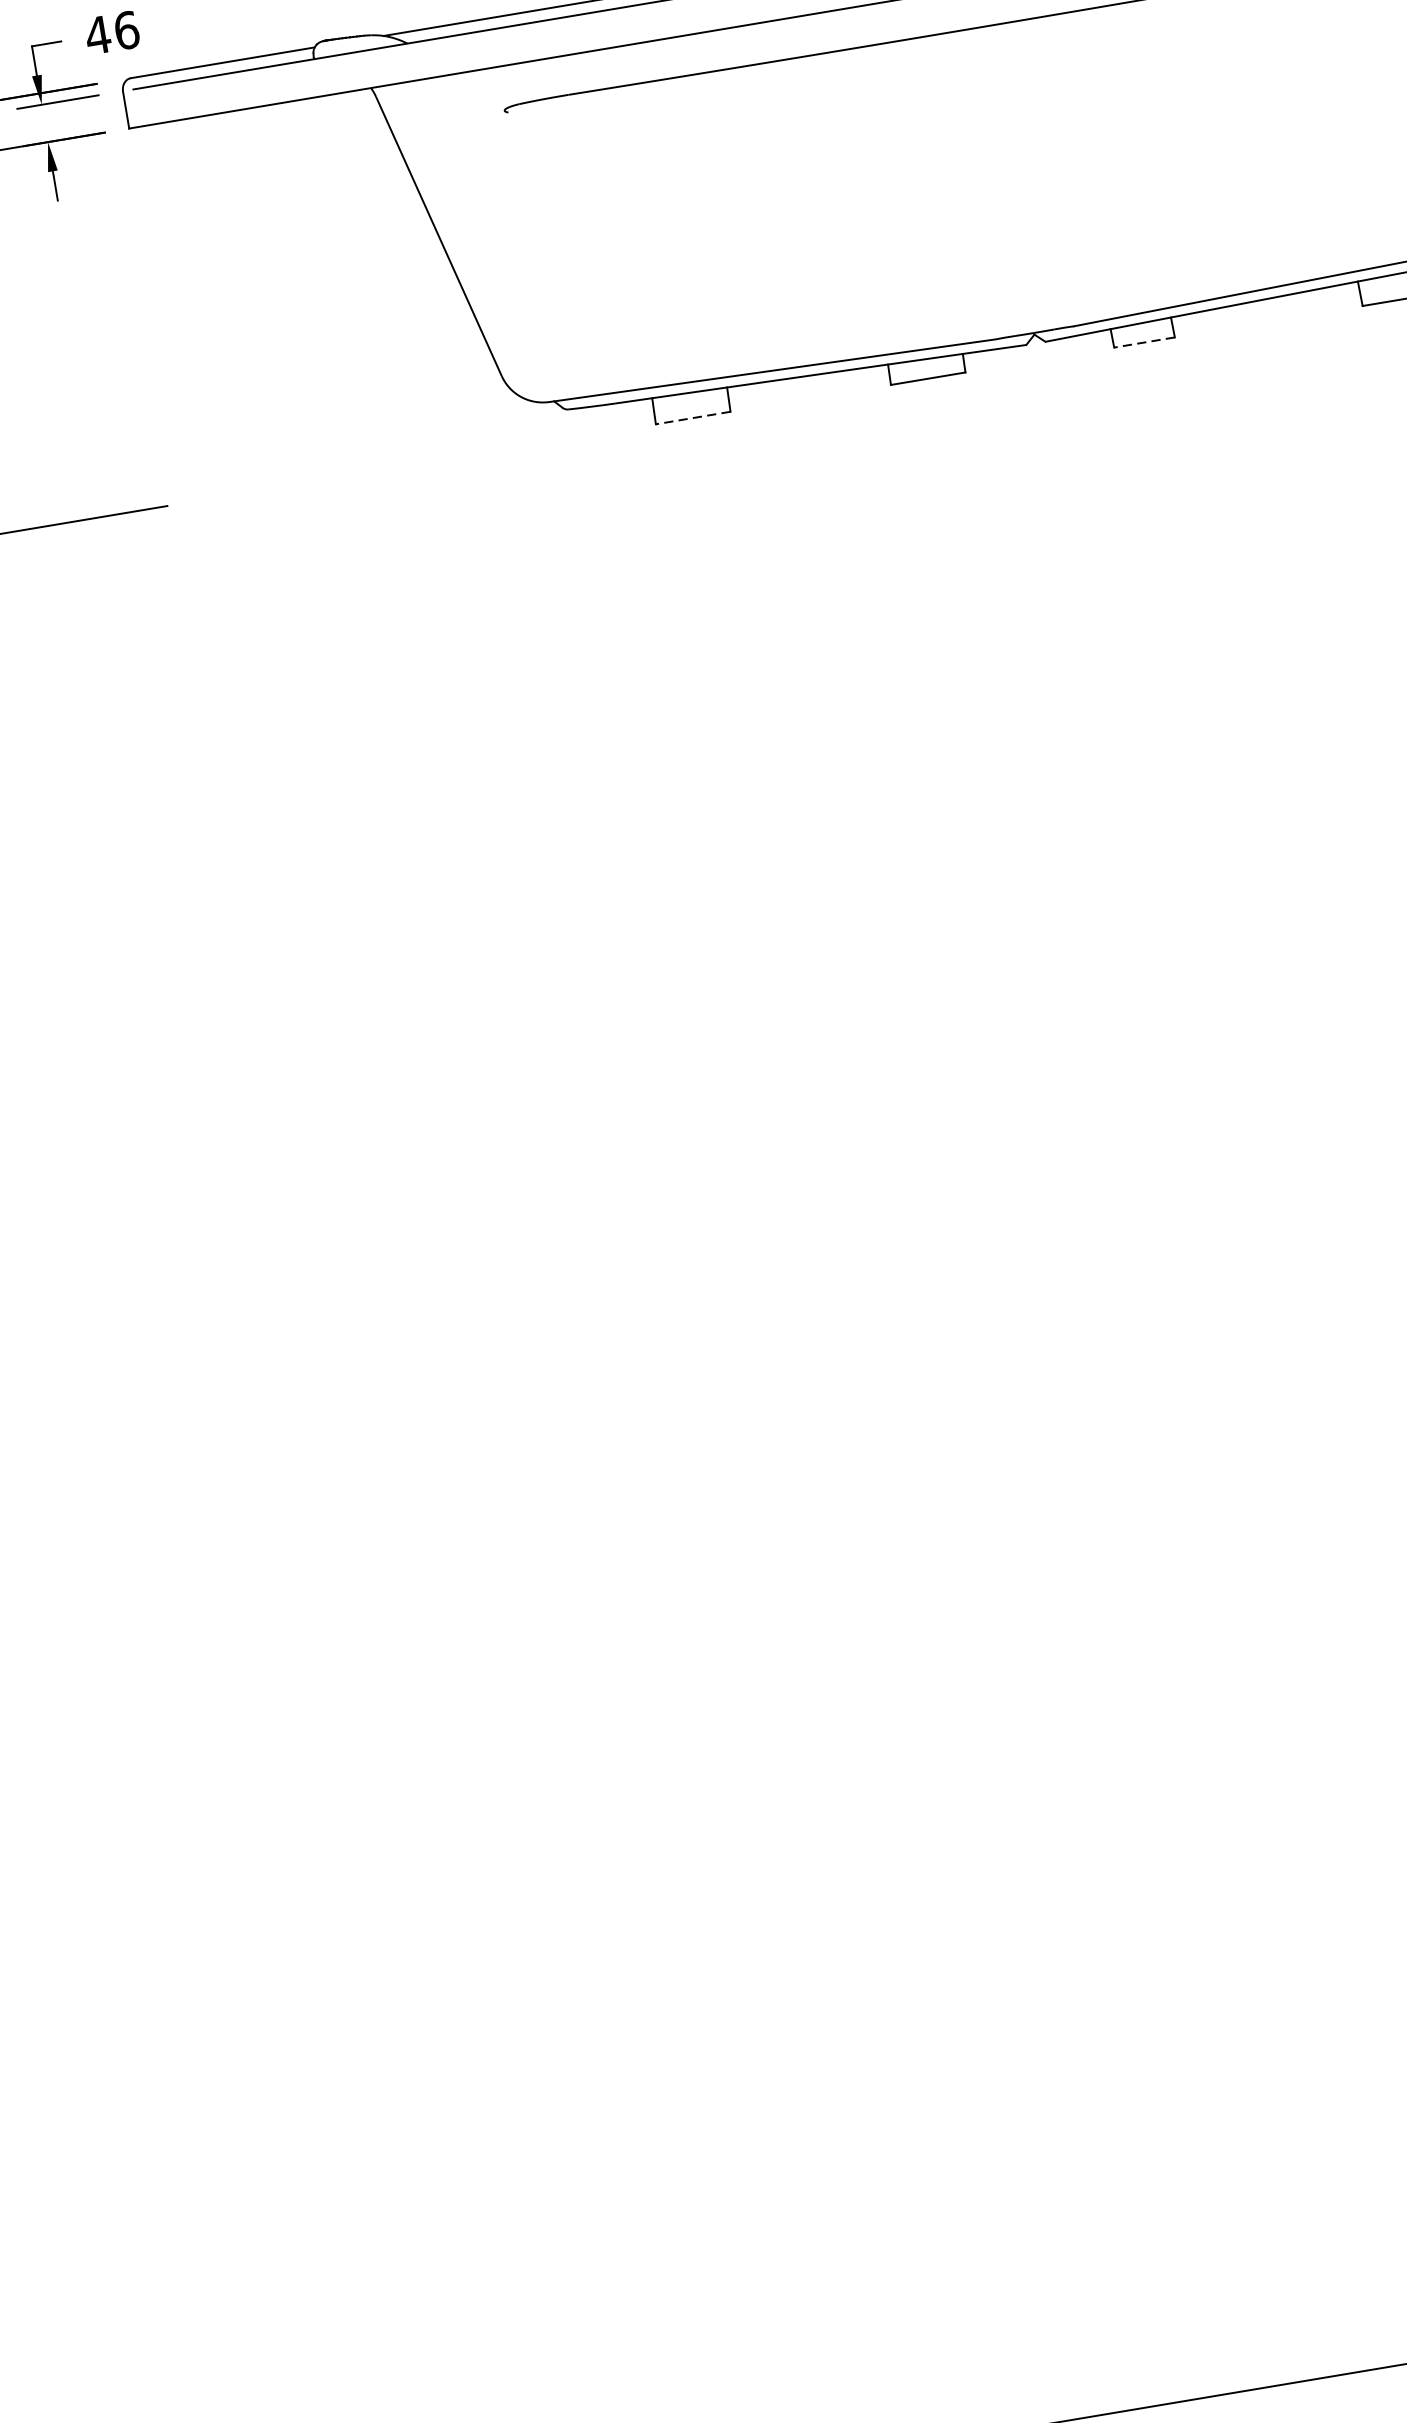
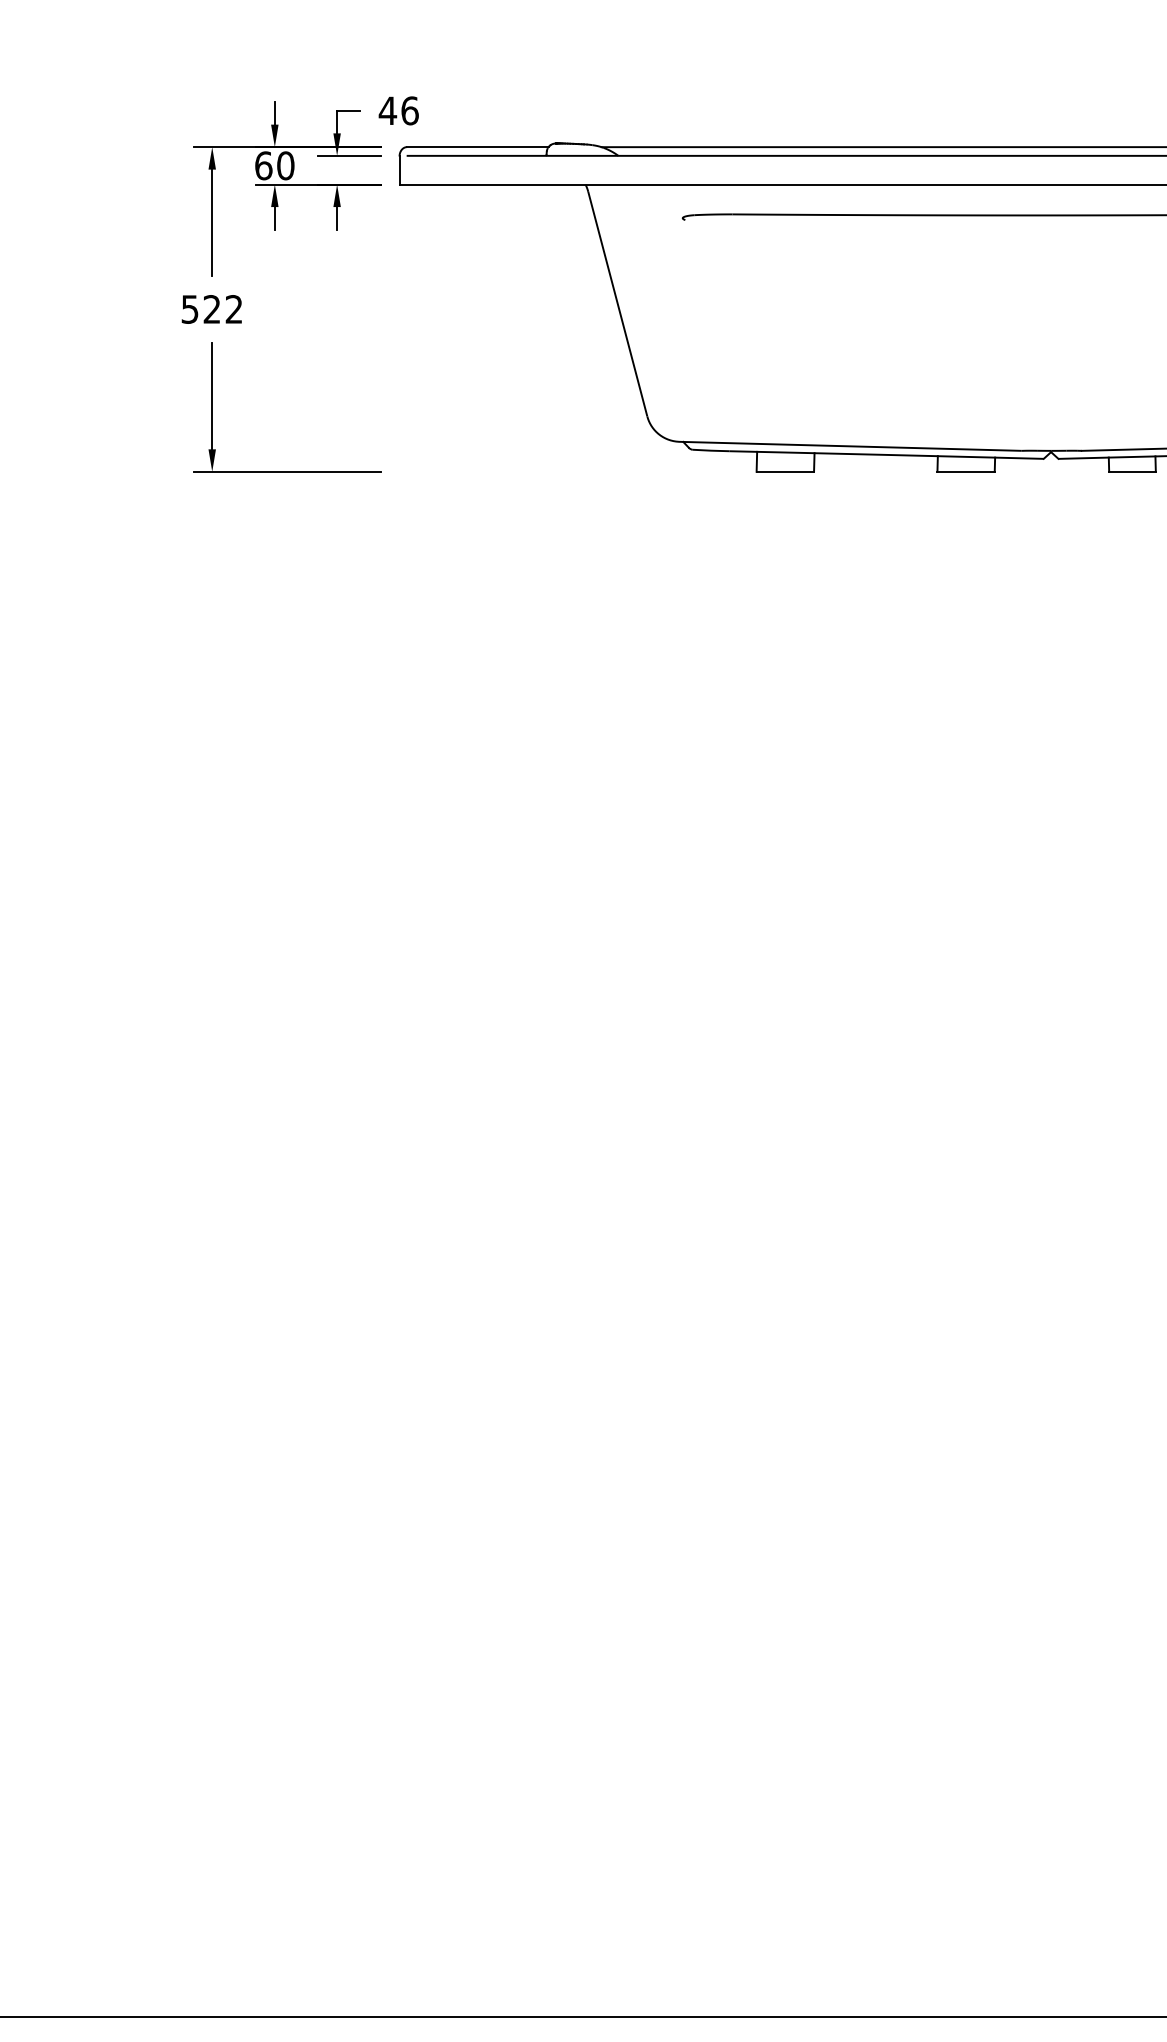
line: (1144, 342) -> (1132, 471), dashed -> solid
line: (693, 417) -> (785, 471), dashed -> solid

